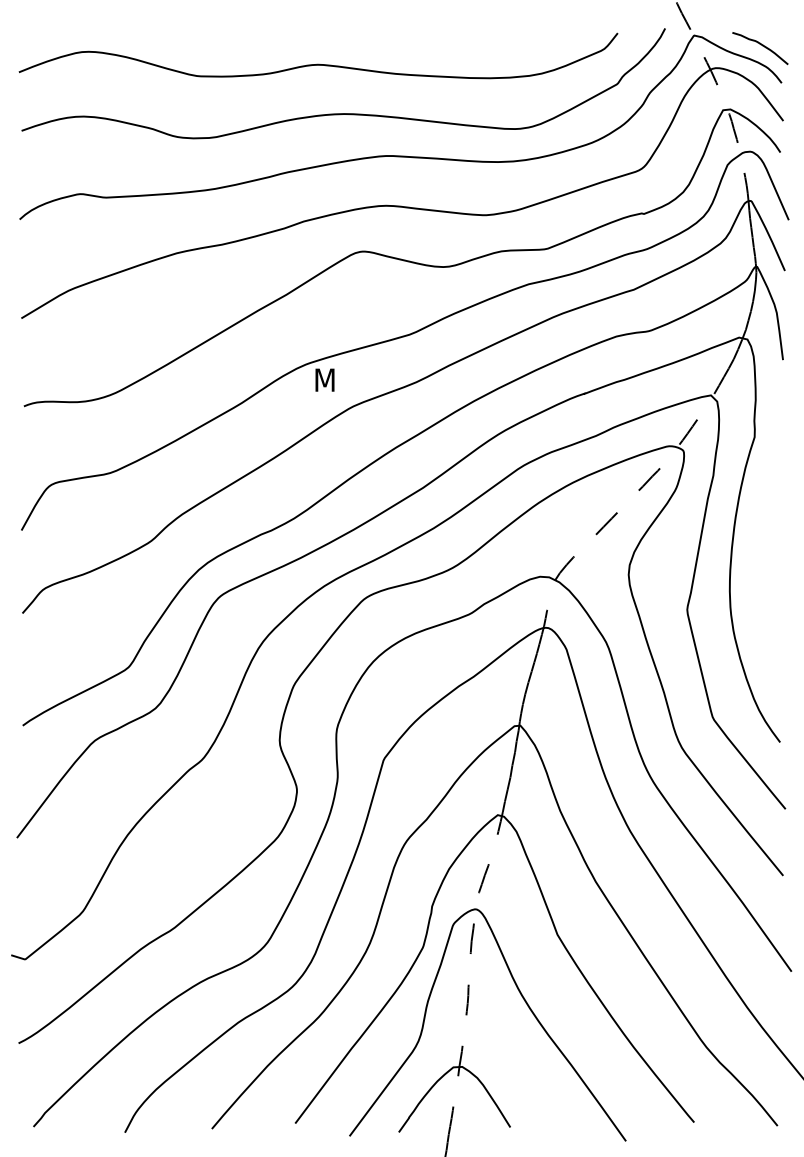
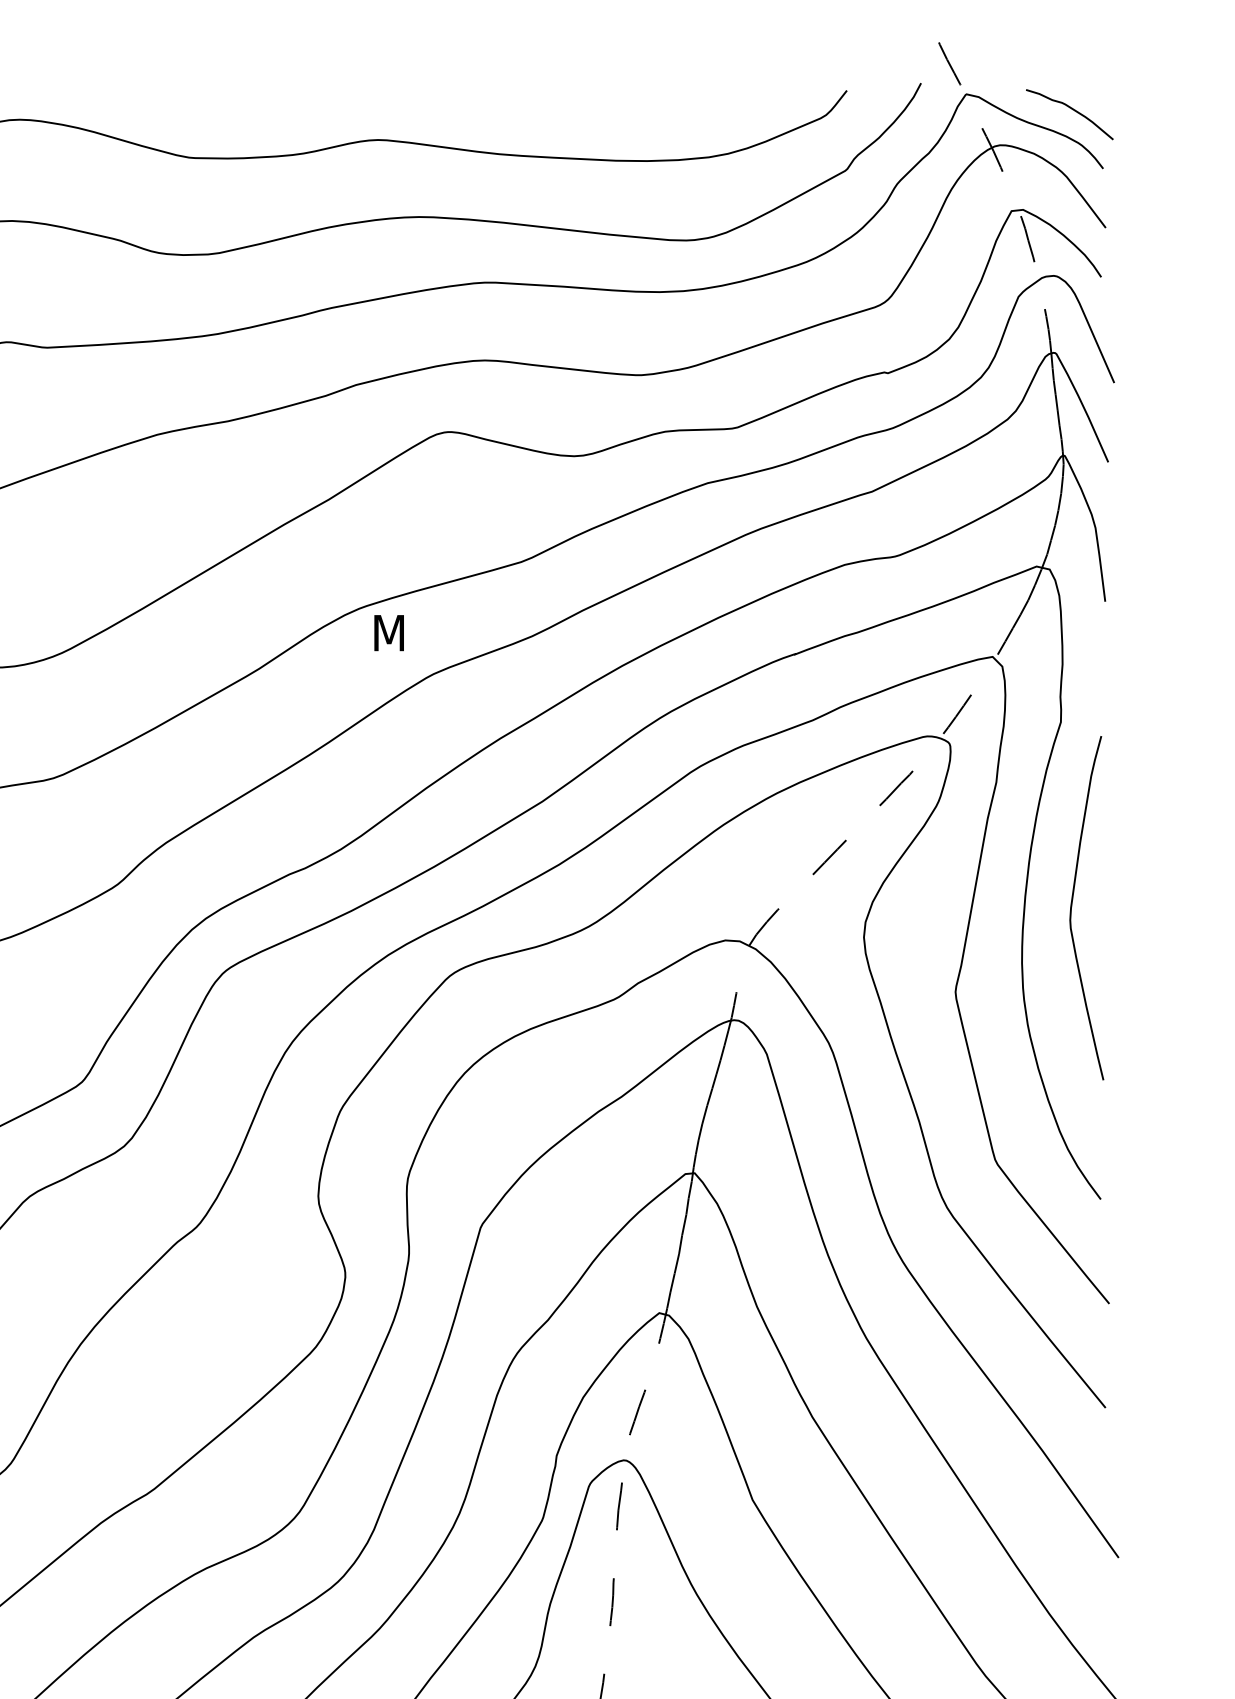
curve: (762, 555) -> (1073, 907), added

